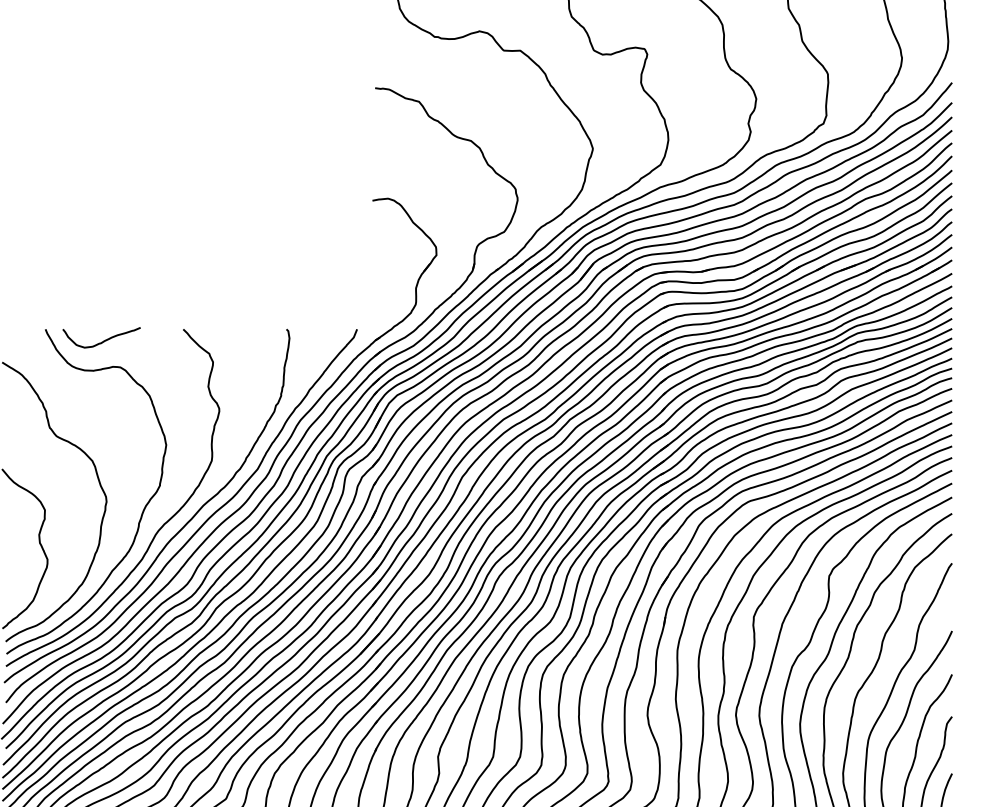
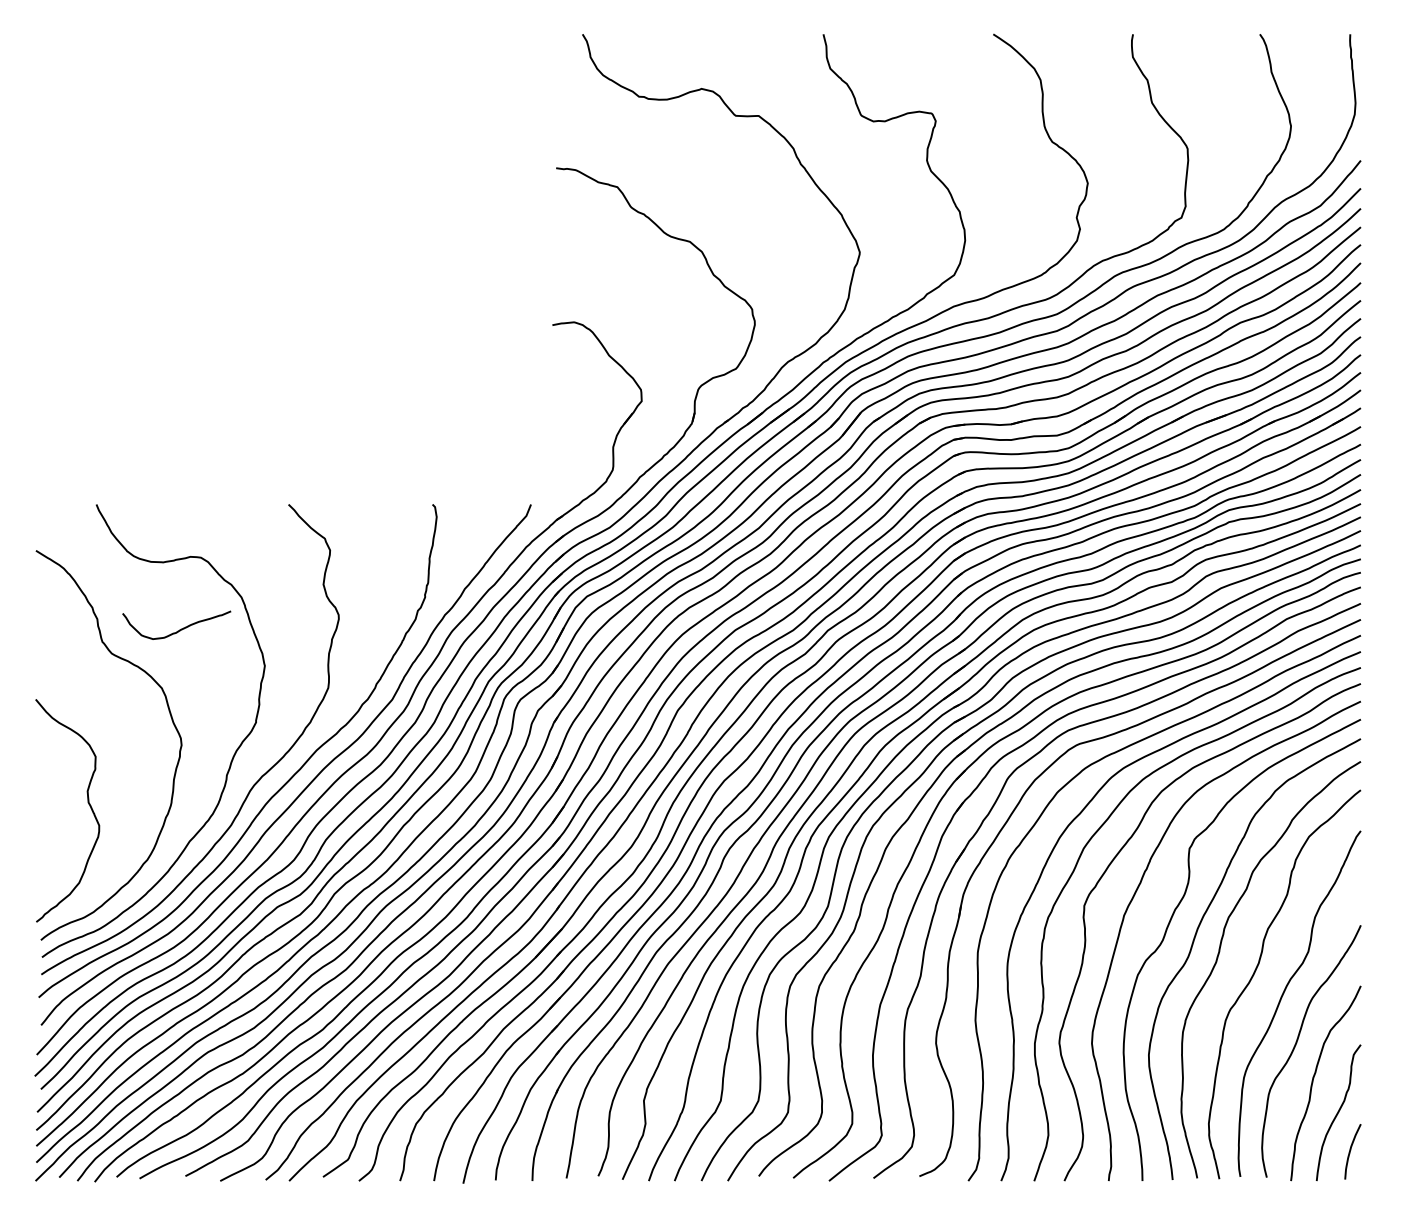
curve: (103, 340) -> (179, 629), moved

